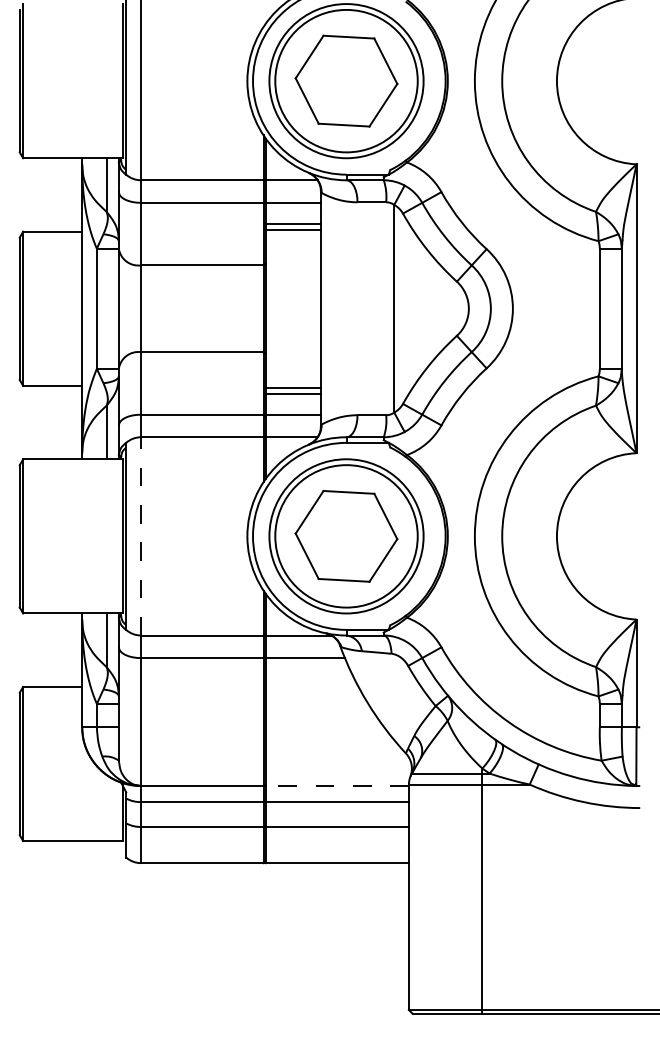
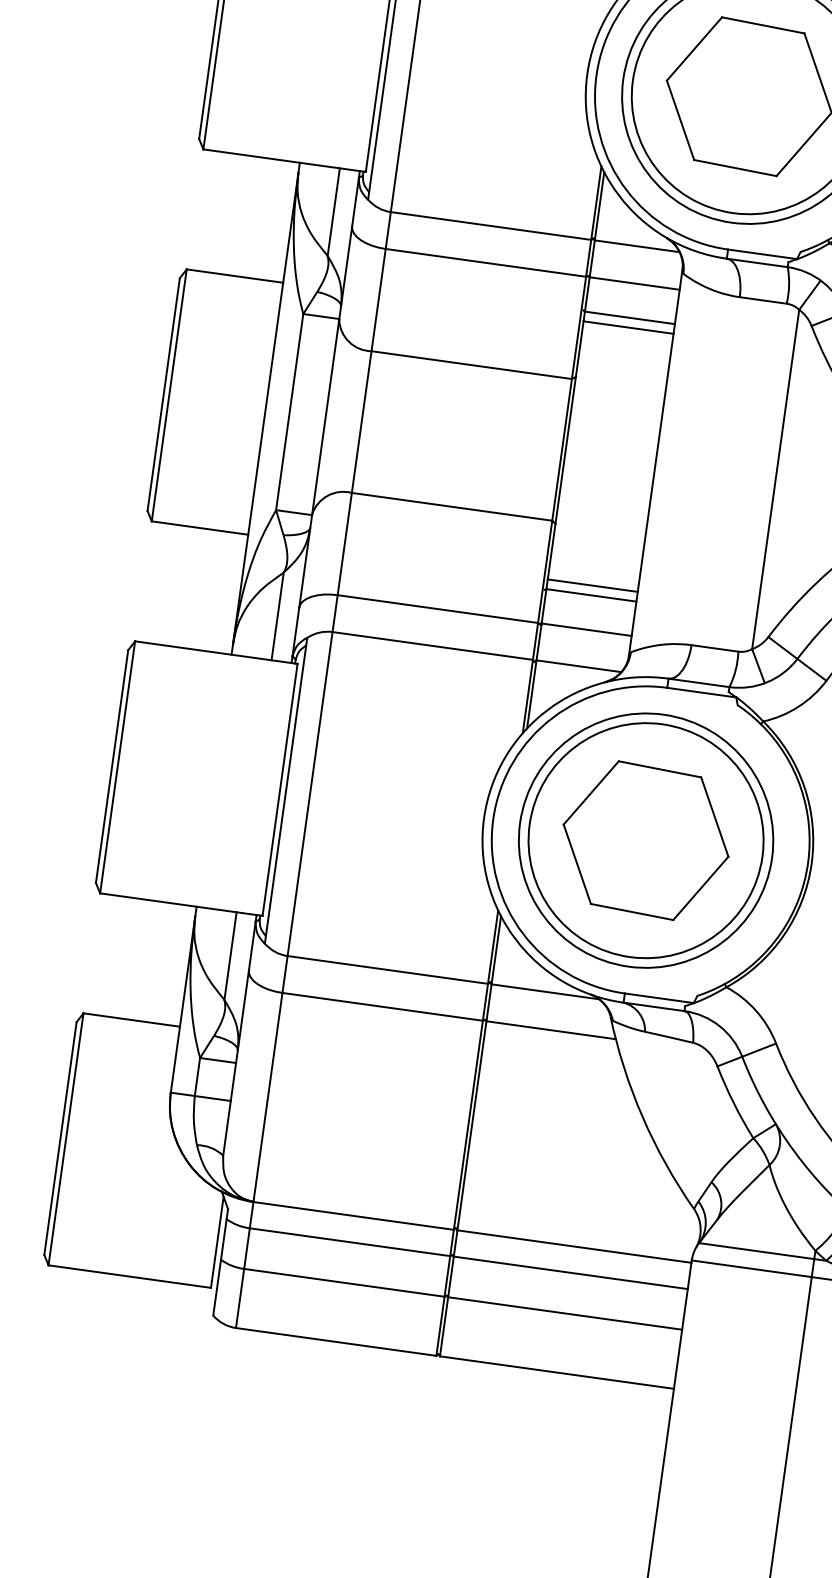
line: (140, 535) -> (309, 792), dashed -> solid
line: (337, 786) -> (574, 1247), dashed -> solid

